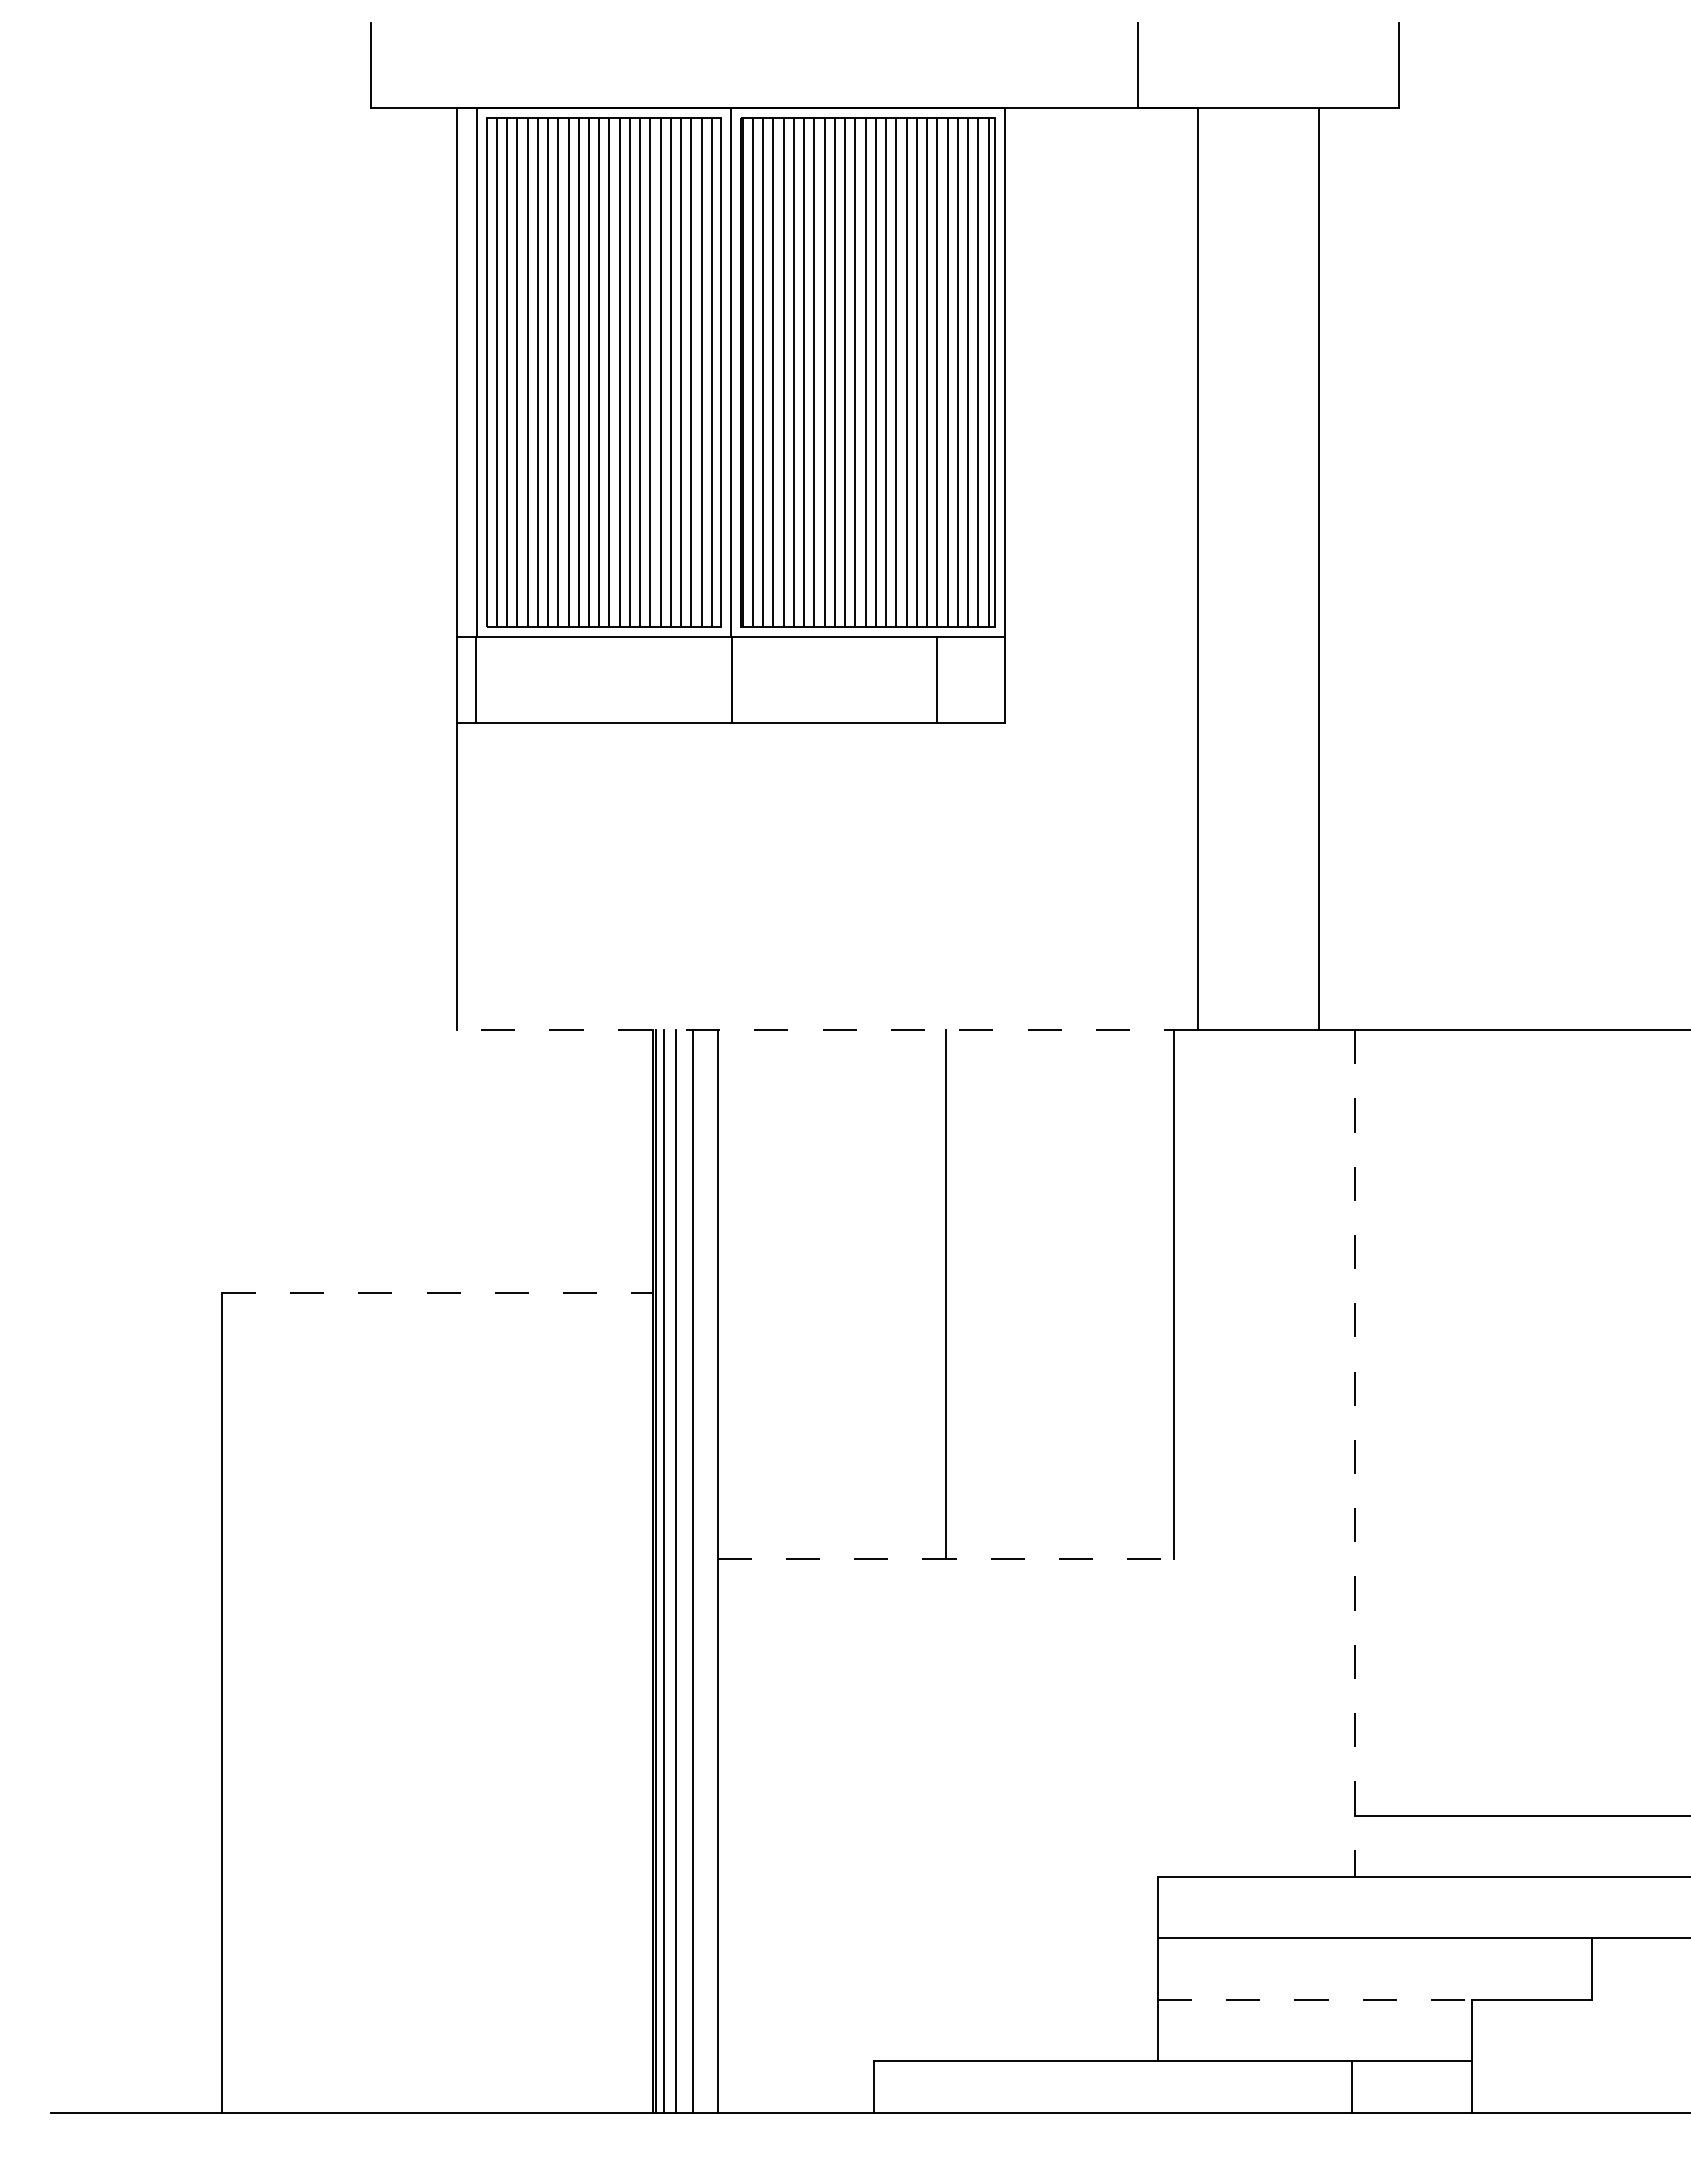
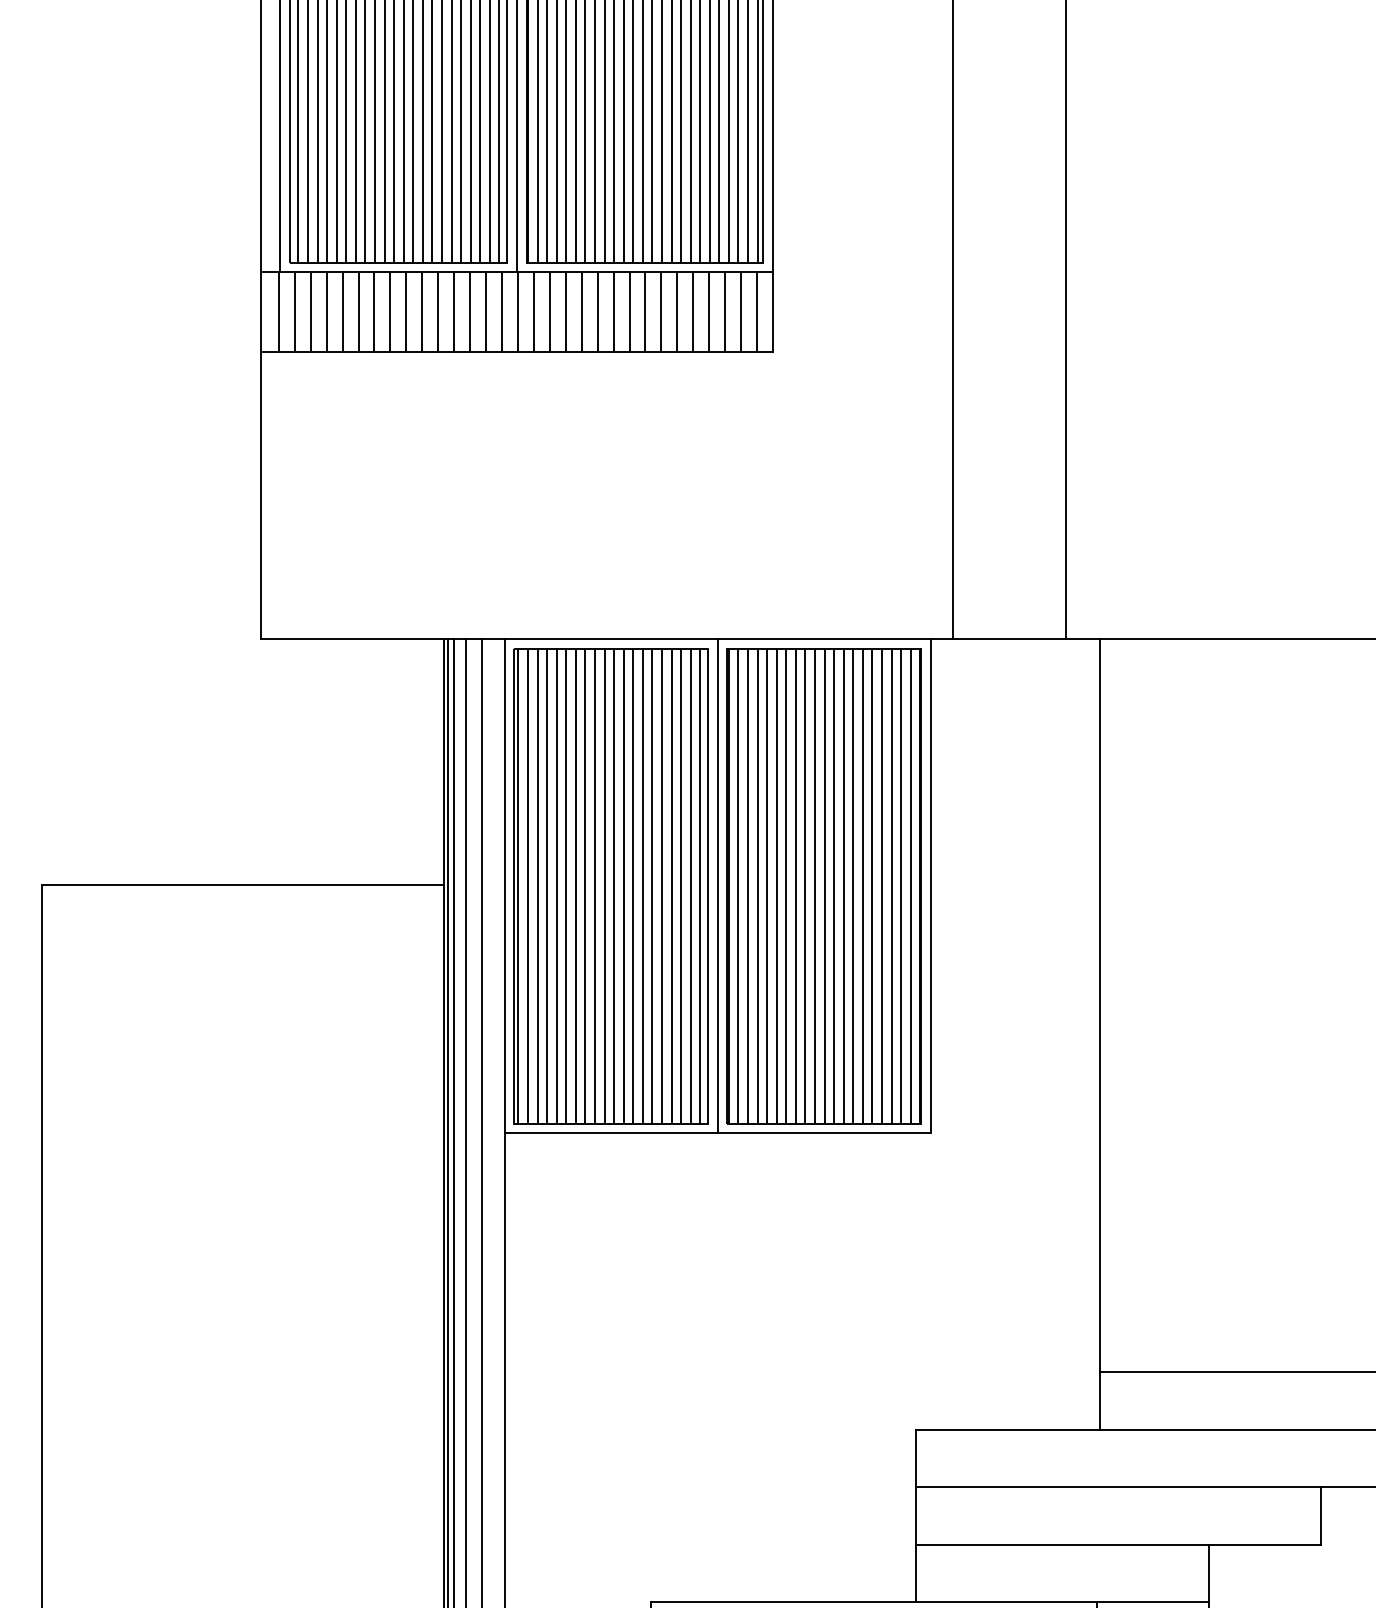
line: (492, 679) -> (294, 311), added
line: (509, 679) -> (310, 311), added
line: (526, 679) -> (326, 311), added
line: (544, 679) -> (343, 311), added
line: (561, 679) -> (358, 311), added
line: (578, 679) -> (374, 311), added
line: (595, 679) -> (390, 311), added
line: (612, 679) -> (406, 311), added
line: (629, 679) -> (422, 311), added
line: (646, 679) -> (438, 311), added
line: (663, 679) -> (454, 311), added
line: (680, 679) -> (469, 311), added
line: (697, 679) -> (485, 311), added
line: (714, 679) -> (501, 311), added
line: (748, 679) -> (533, 311), added
line: (766, 679) -> (550, 311), added
line: (783, 679) -> (566, 311), added
line: (800, 679) -> (582, 311), added
line: (817, 679) -> (597, 311), added
line: (834, 679) -> (613, 311), added
line: (851, 679) -> (629, 311), added
line: (868, 679) -> (645, 311), added
line: (885, 679) -> (661, 311), added
line: (902, 679) -> (677, 311), added
line: (919, 679) -> (693, 311), added
line: (953, 679) -> (724, 311), added
line: (970, 679) -> (740, 311), added
line: (988, 679) -> (757, 311), added
line: (827, 1030) -> (607, 639), dashed -> solid
line: (437, 1293) -> (243, 885), dashed -> solid
part: (936, 1294) -> (708, 885), added
line: (1355, 1454) -> (1100, 1035), dashed -> solid
line: (946, 1559) -> (718, 1133), dashed -> solid
line: (1314, 1999) -> (1061, 1544), dashed -> solid

